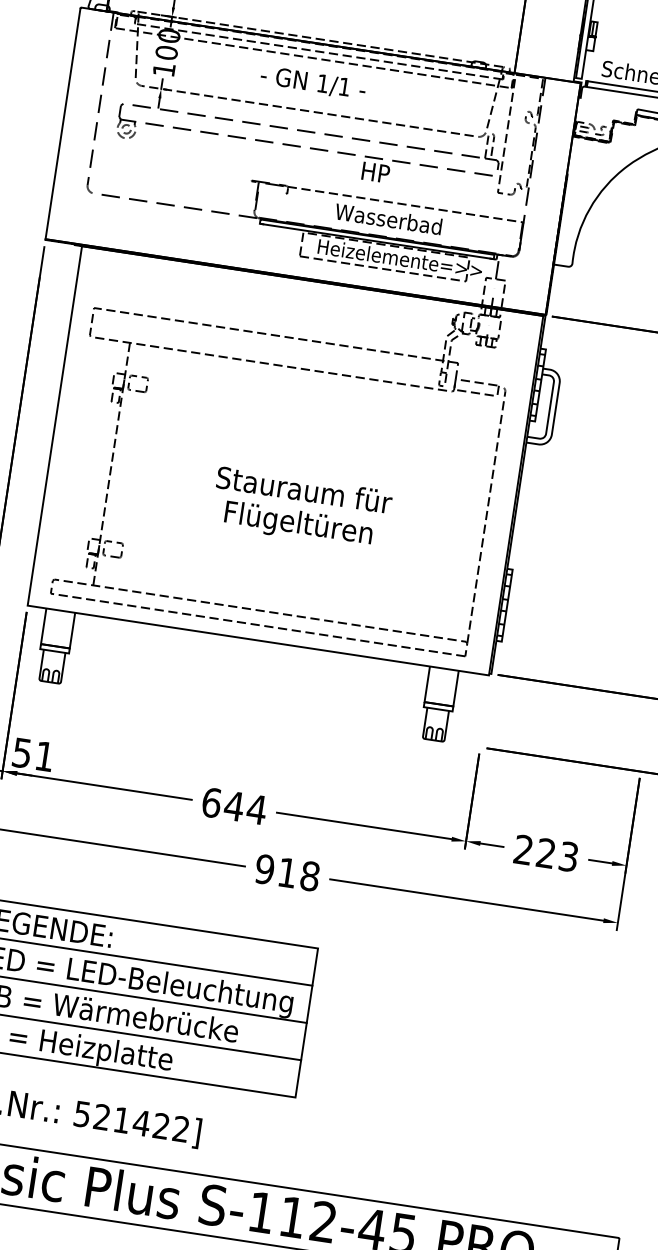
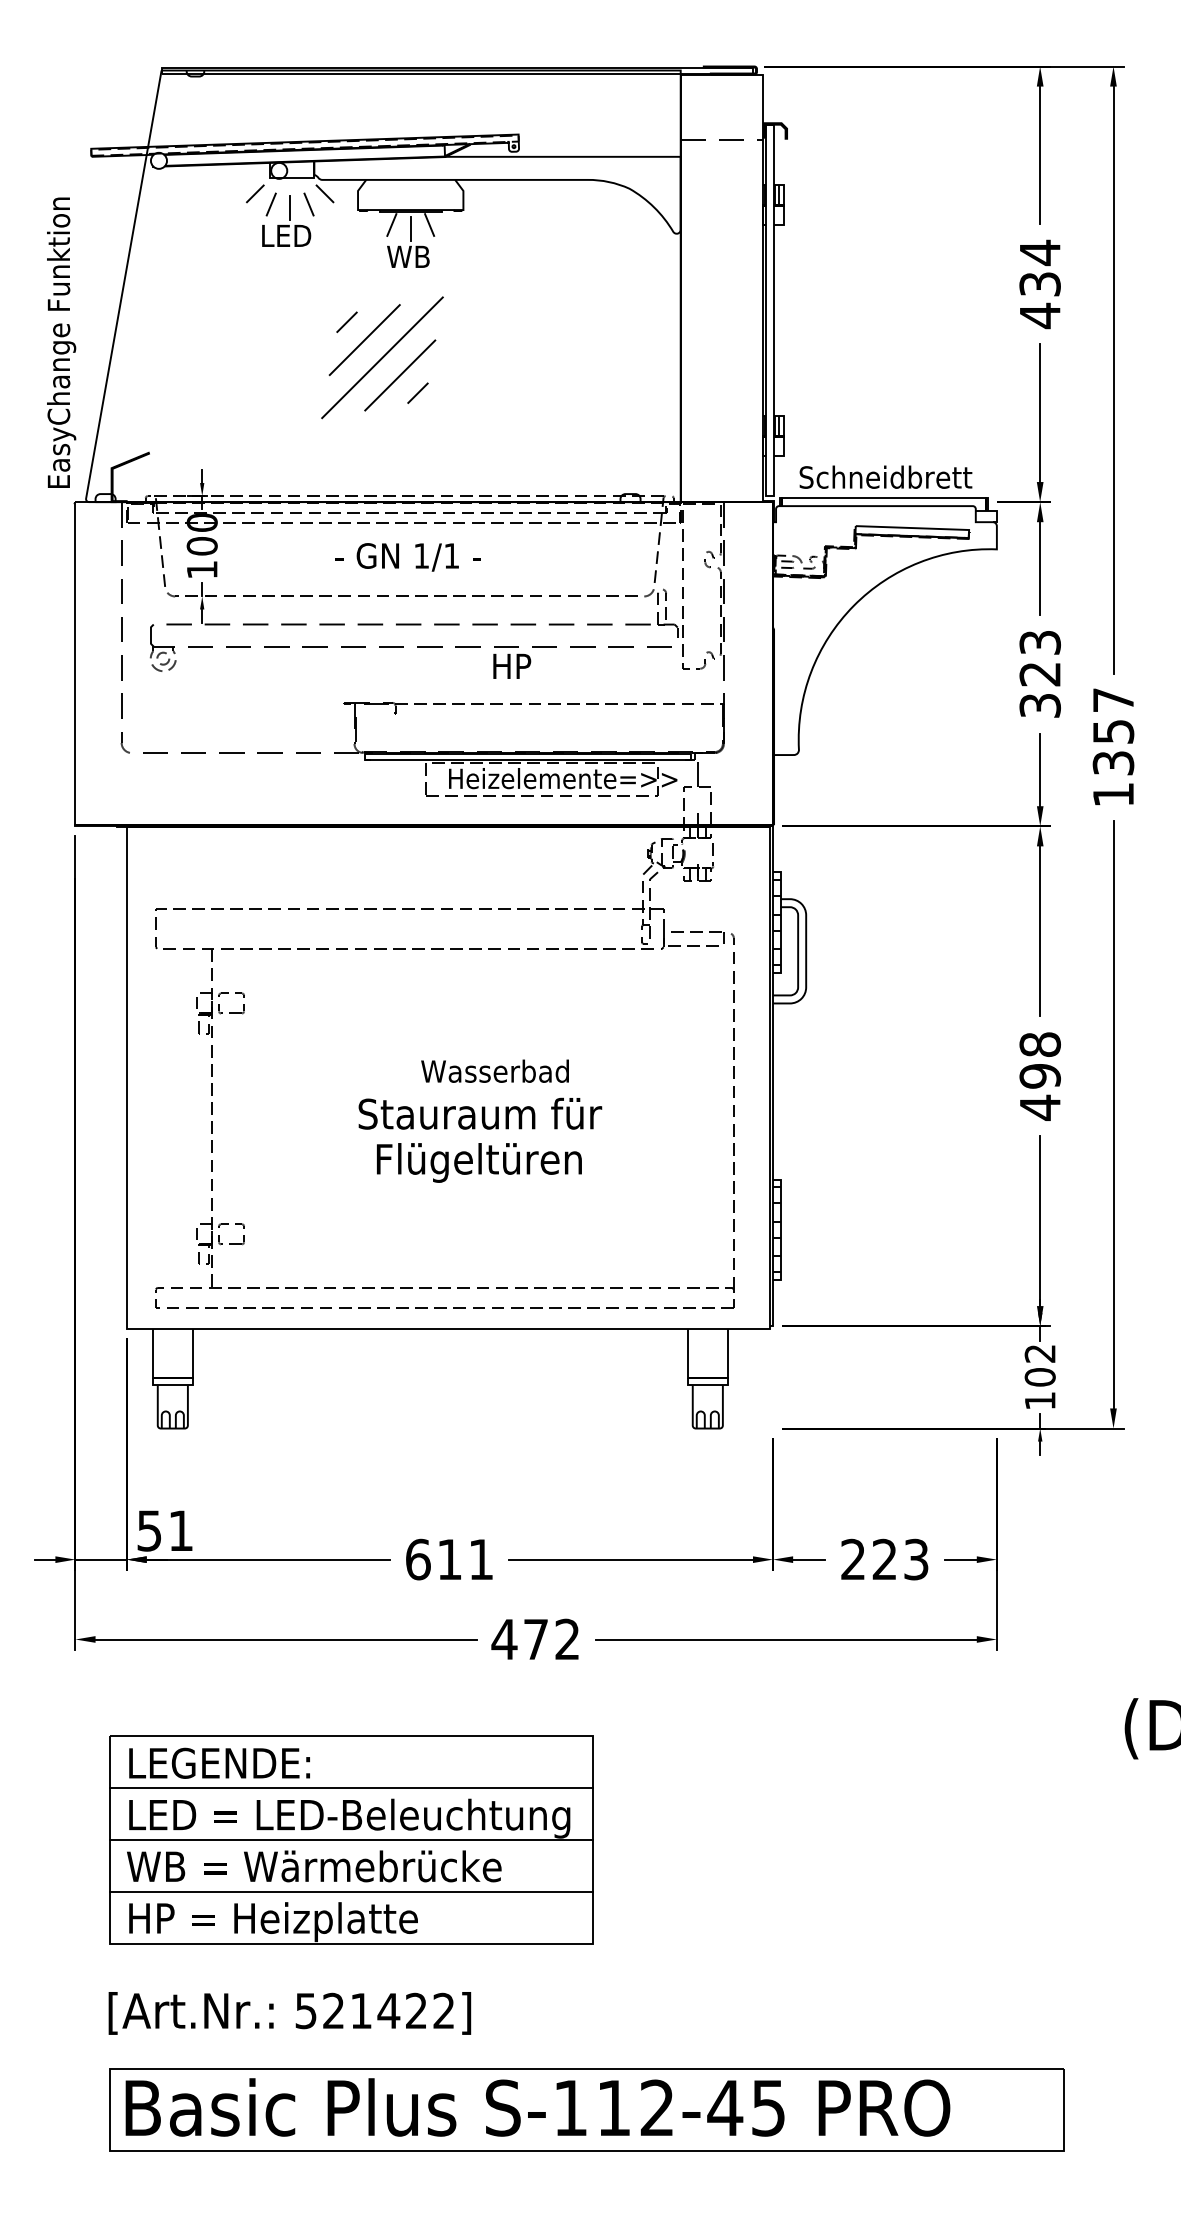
text: (388, 218) -> (494, 1070), moved
text: (245, 807) -> (465, 1559), 644 -> 611
text: (287, 872) -> (535, 1639), 918 -> 472

